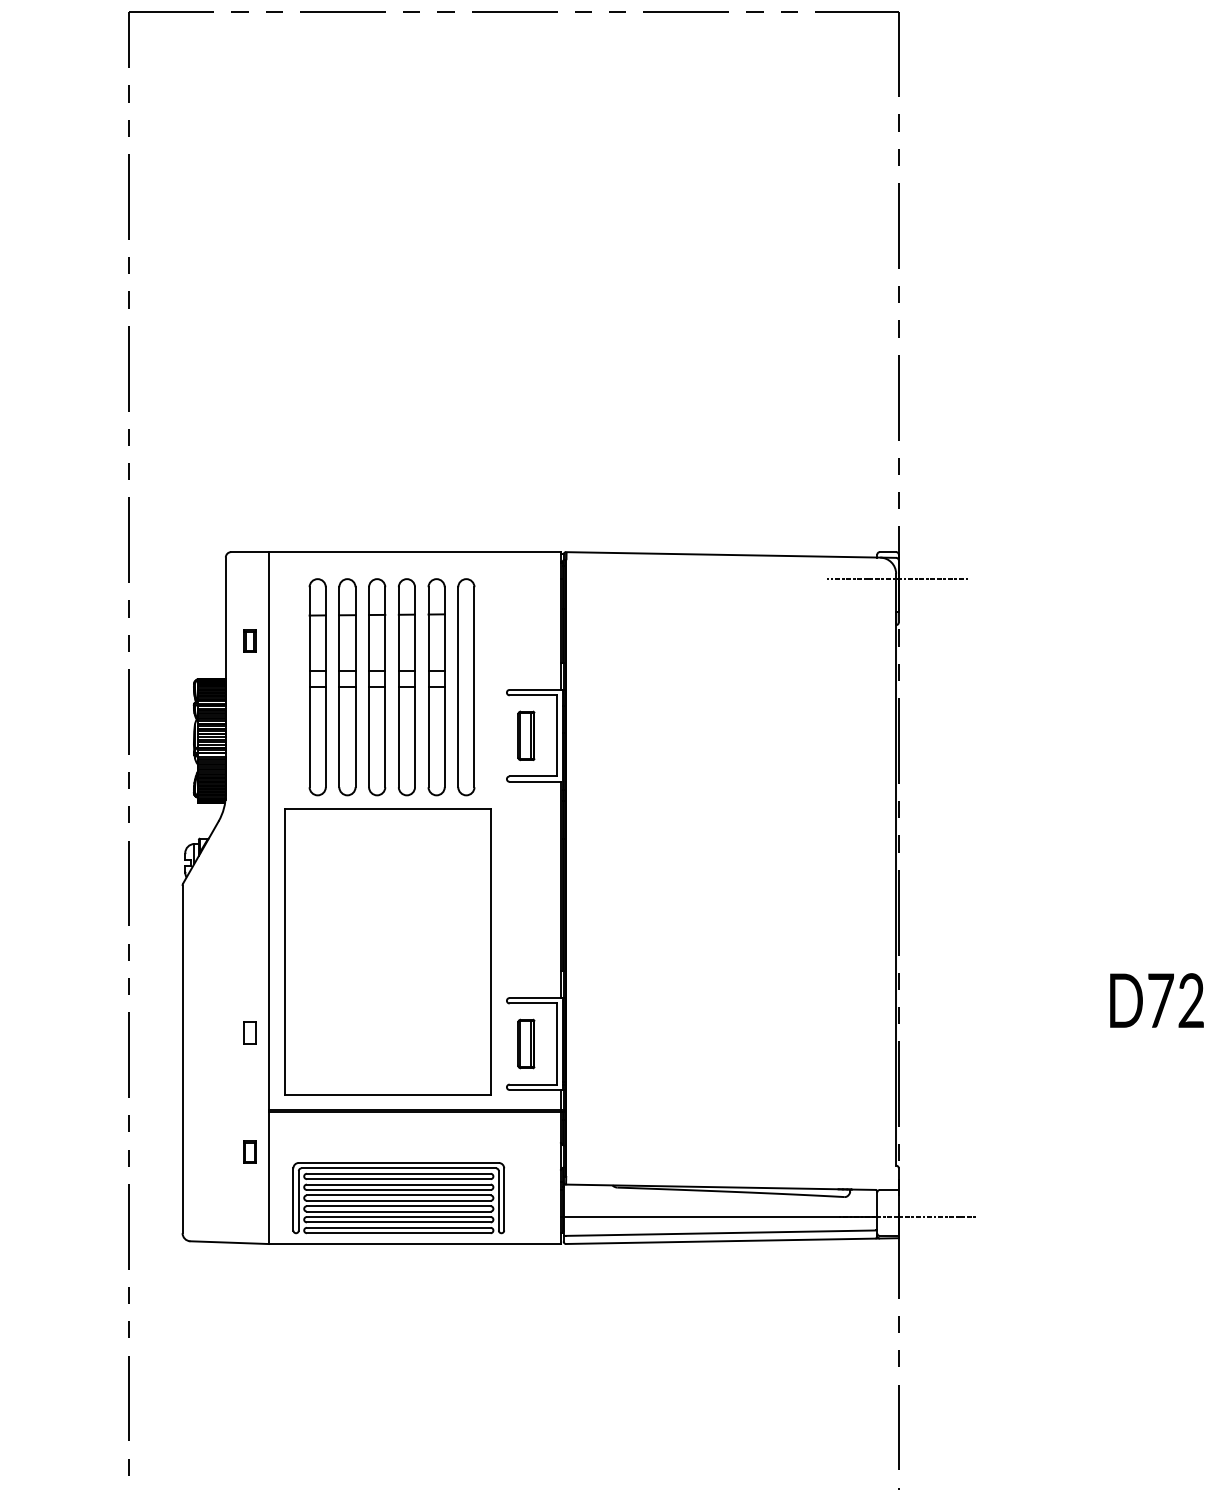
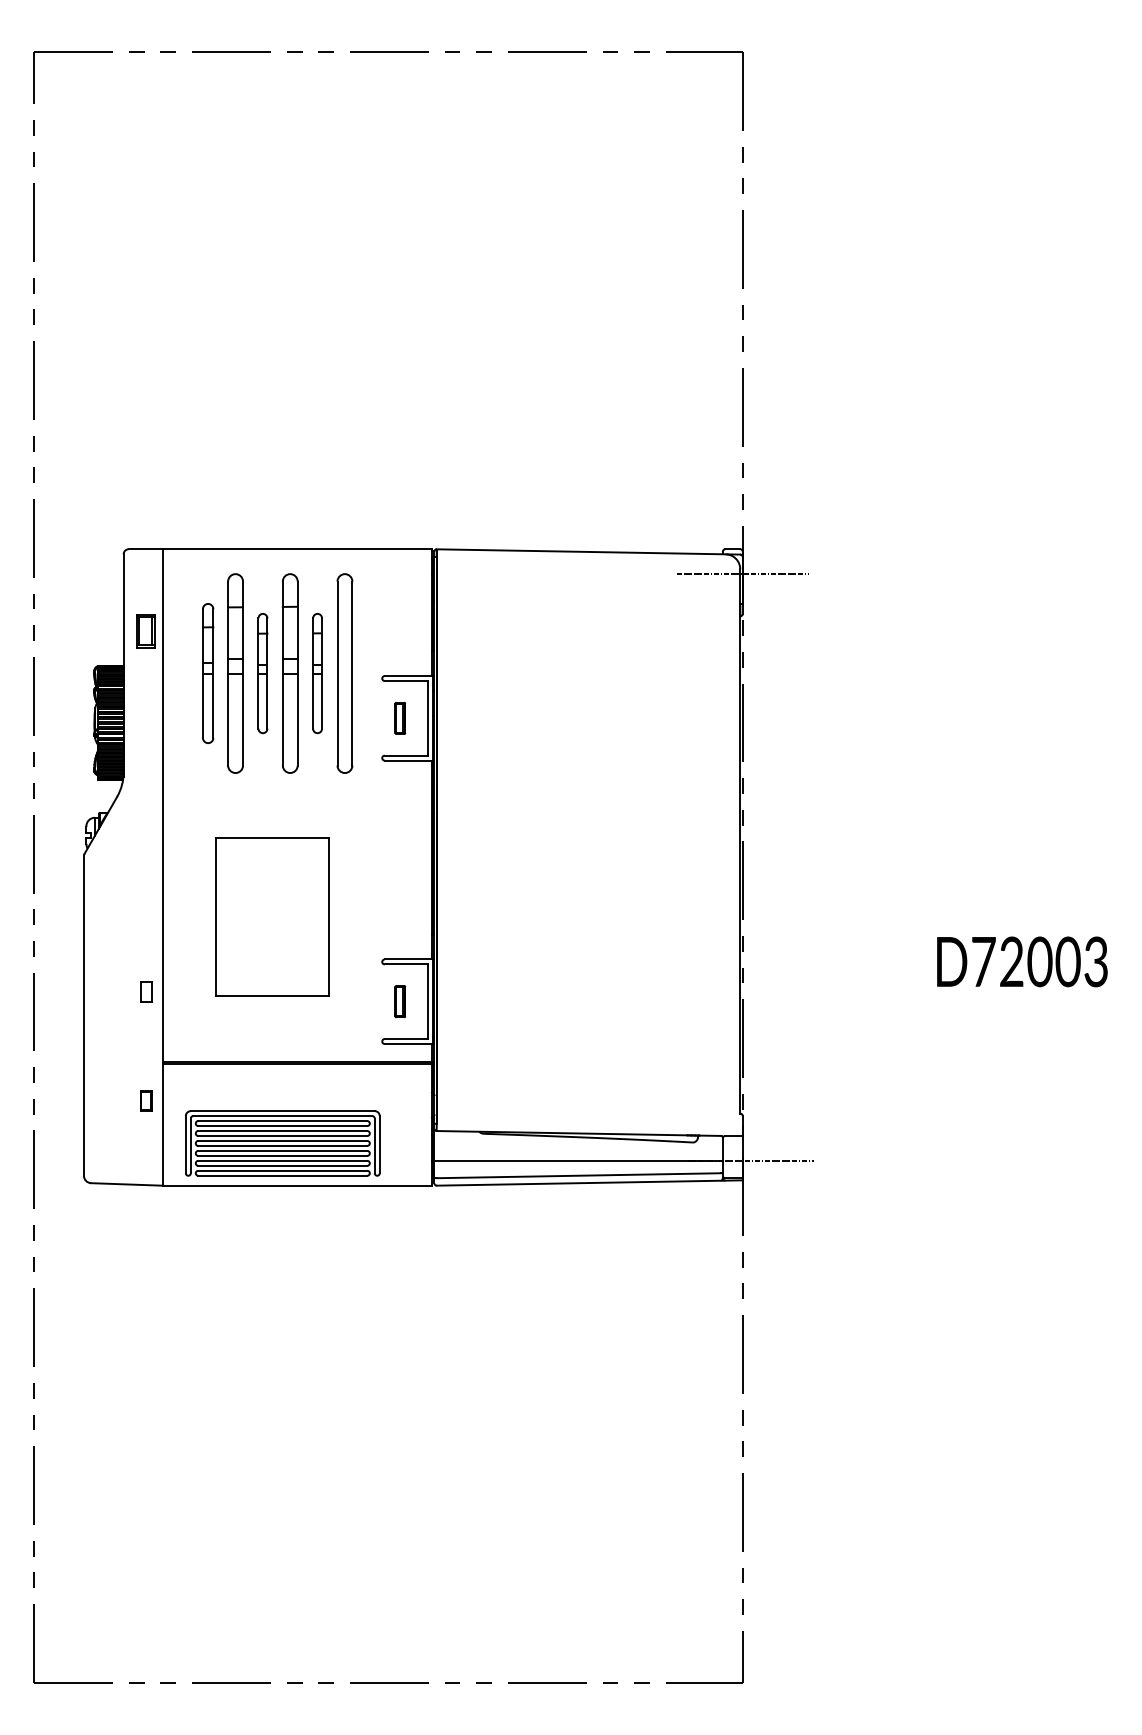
part: (250, 641) -> (146, 631), size x1.6
part: (316, 687) -> (207, 673), size x0.7
part: (376, 687) -> (262, 673), size x0.6
part: (436, 687) -> (317, 673), size x0.6
part: (525, 736) -> (399, 718), size x0.7
part: (387, 951) -> (272, 916), size x0.6
part: (525, 1043) -> (399, 1001), size x0.7

